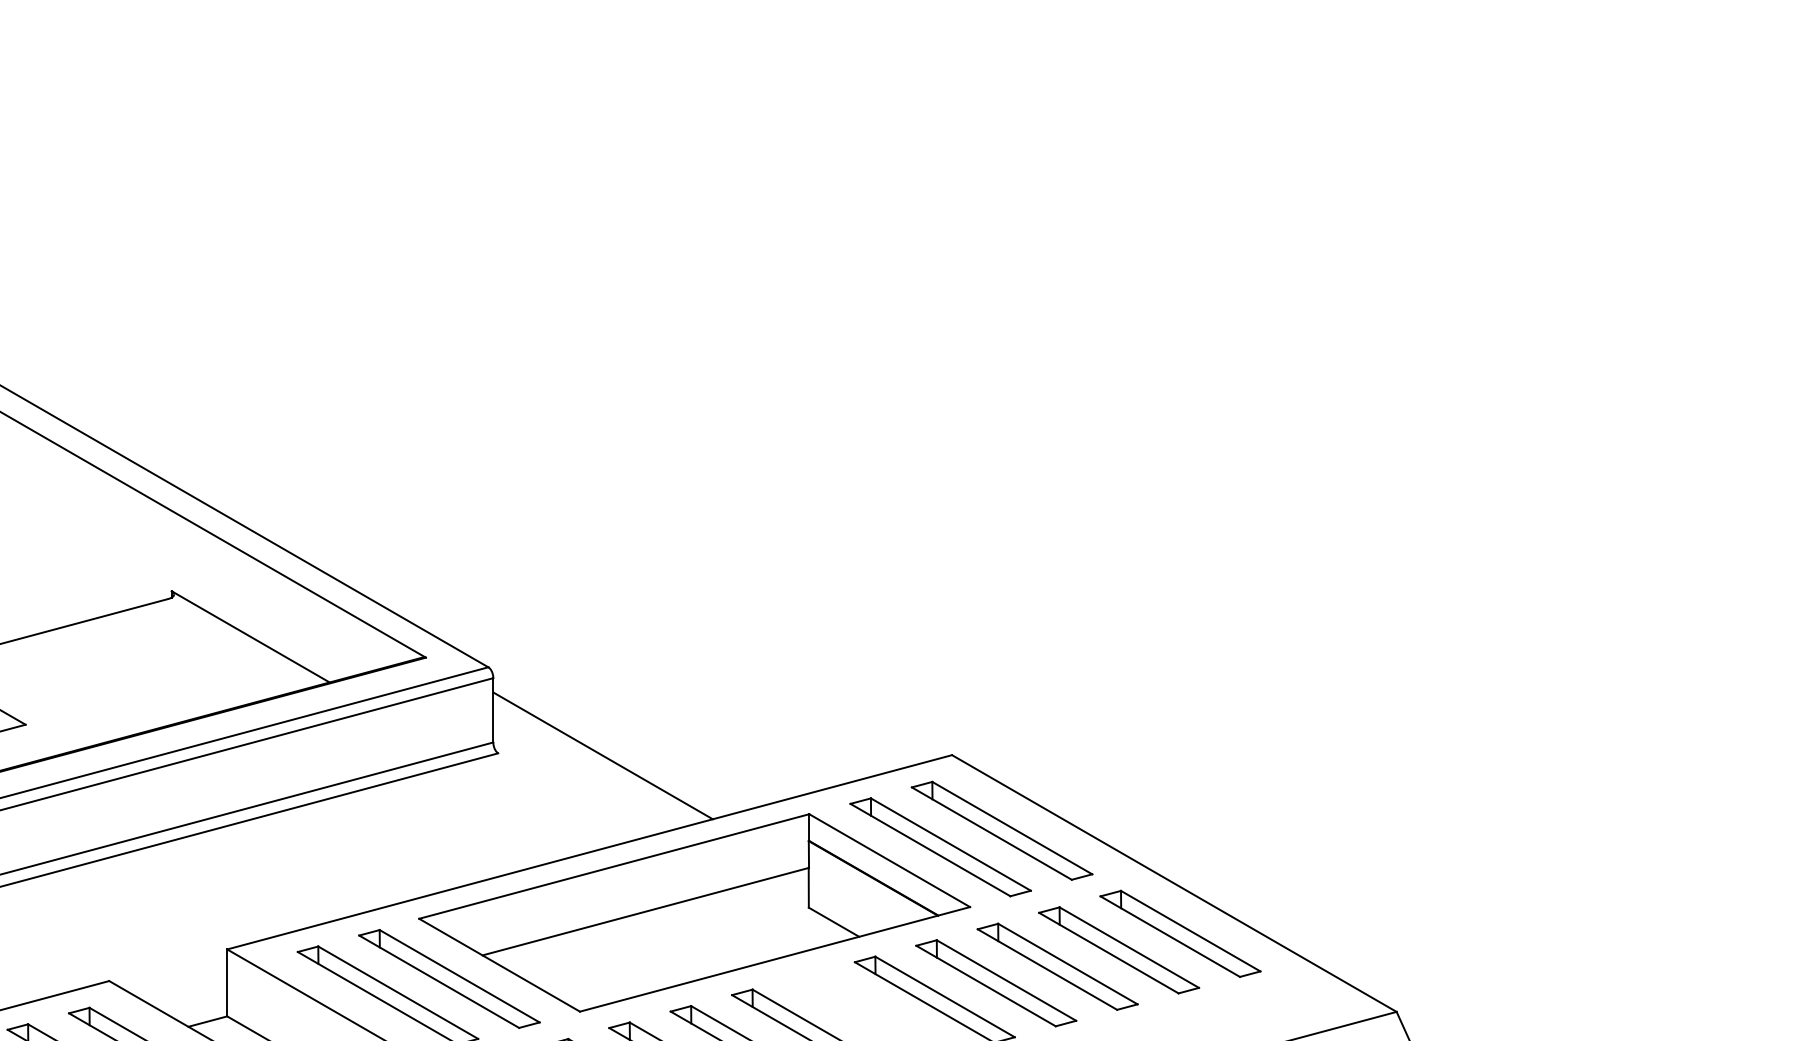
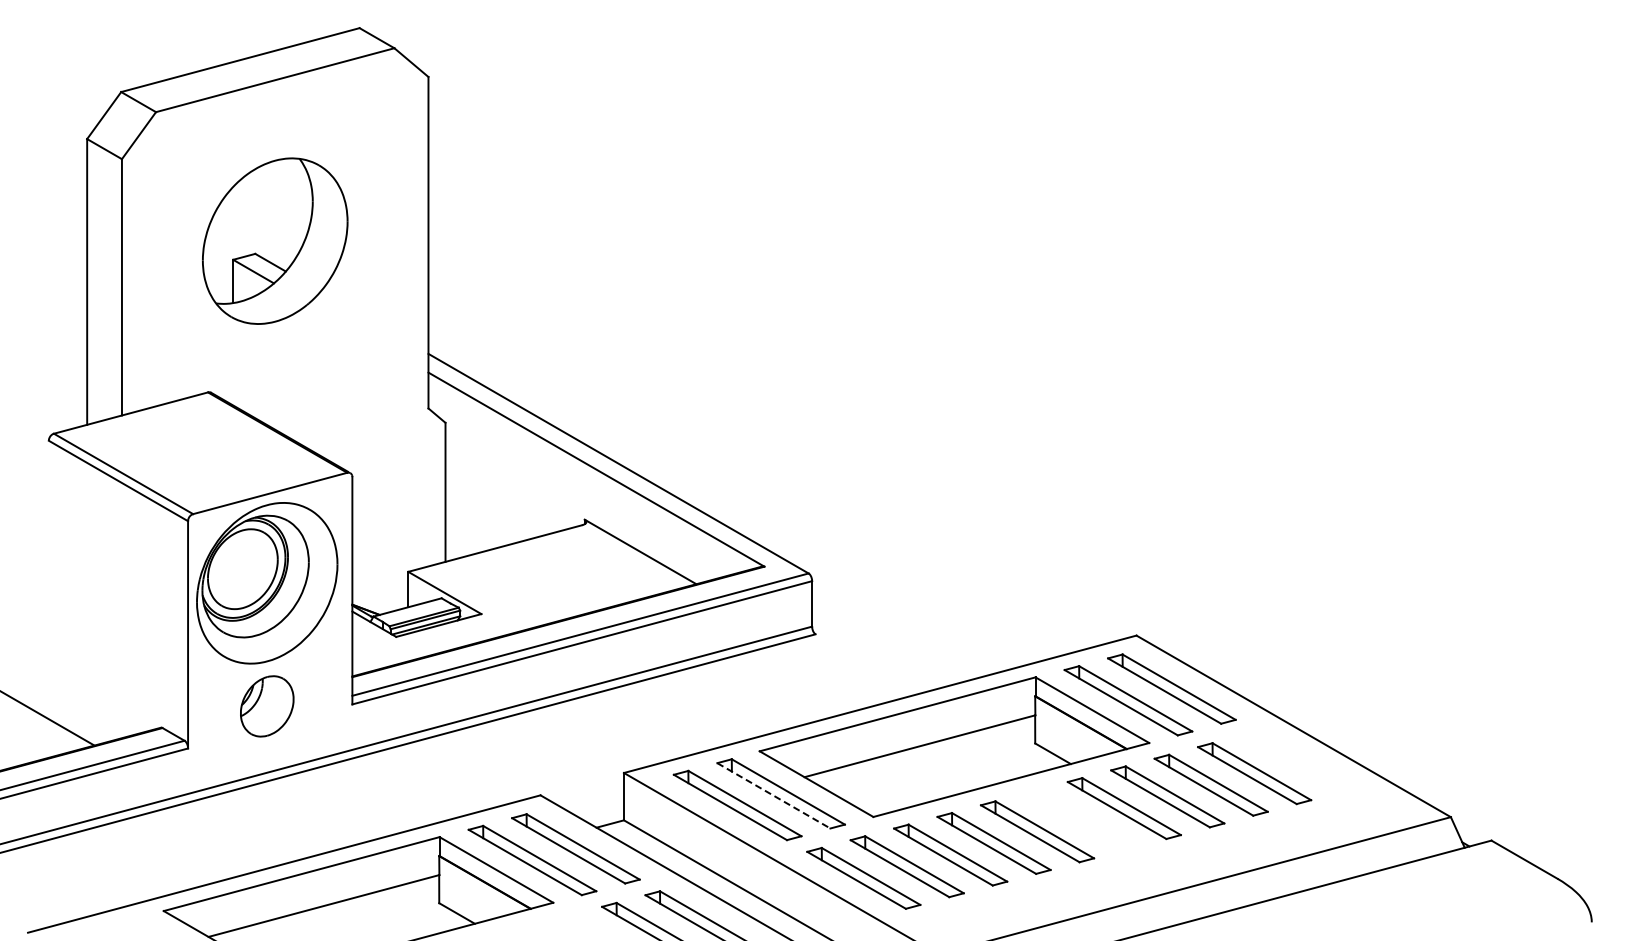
line: (602, 755) -> (889, 635), removed
part: (1179, 933) -> (1297, 761), removed
line: (440, 982) -> (774, 796), solid -> dashed

